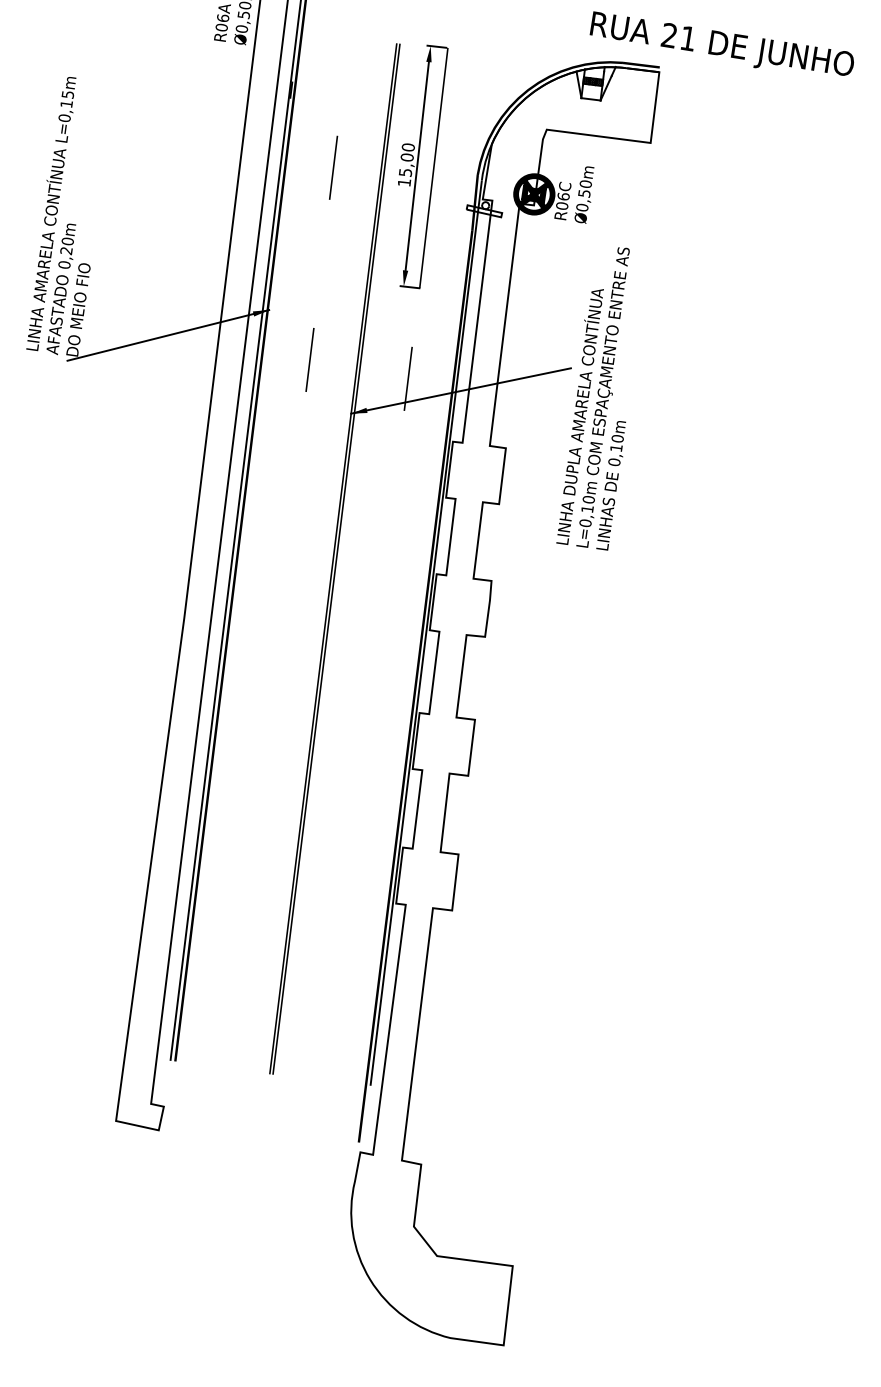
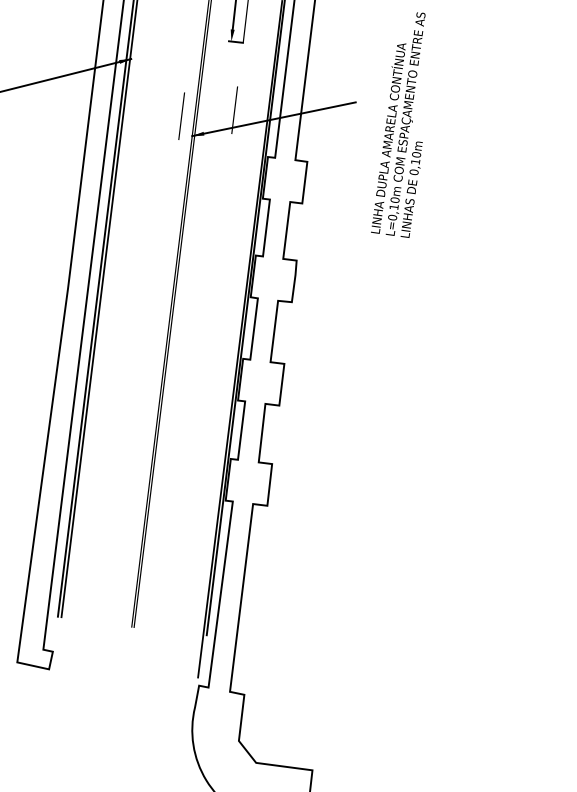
line: (309, 359) -> (181, 115), moved
text: (592, 398) -> (397, 124), moved

